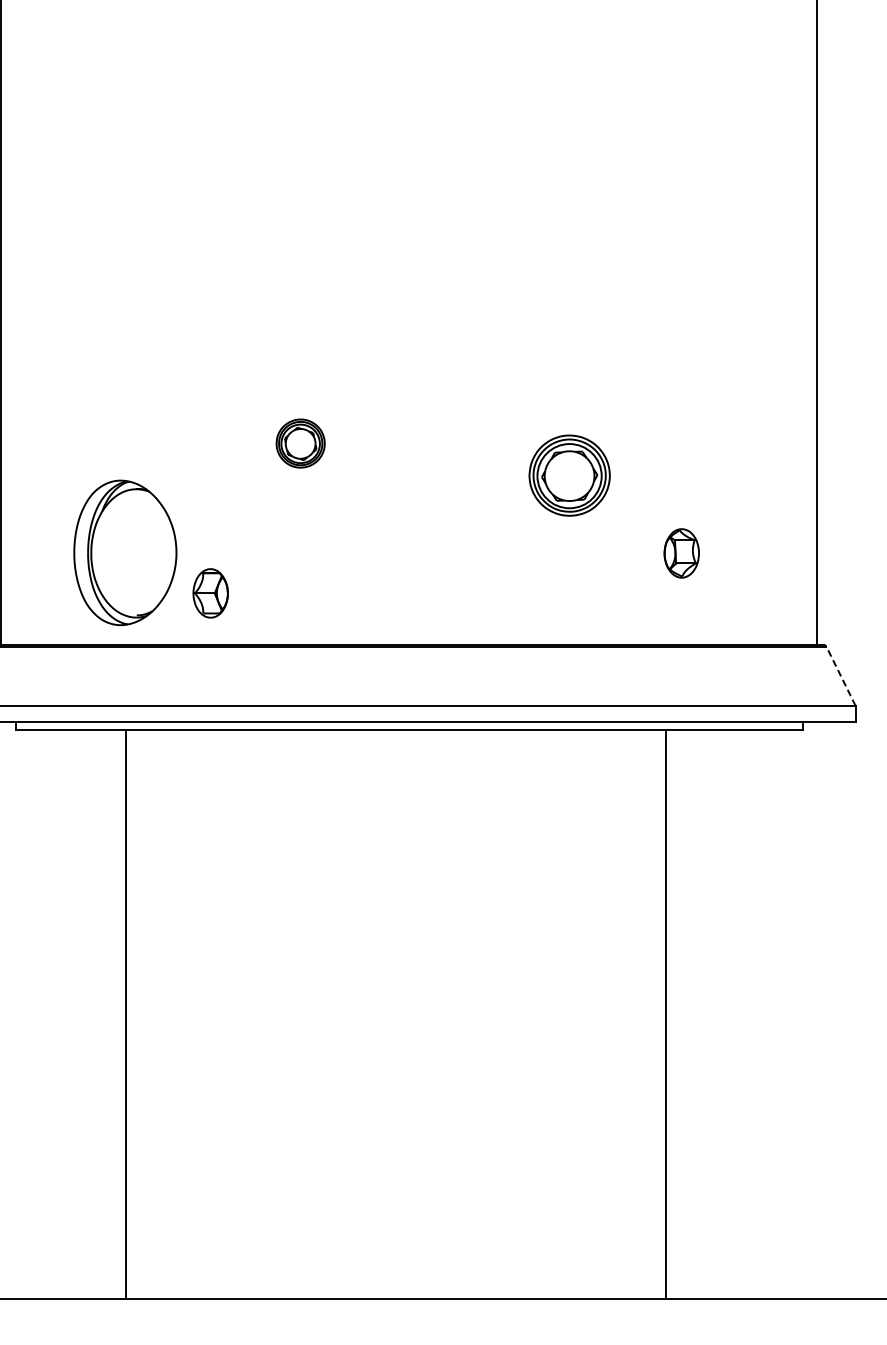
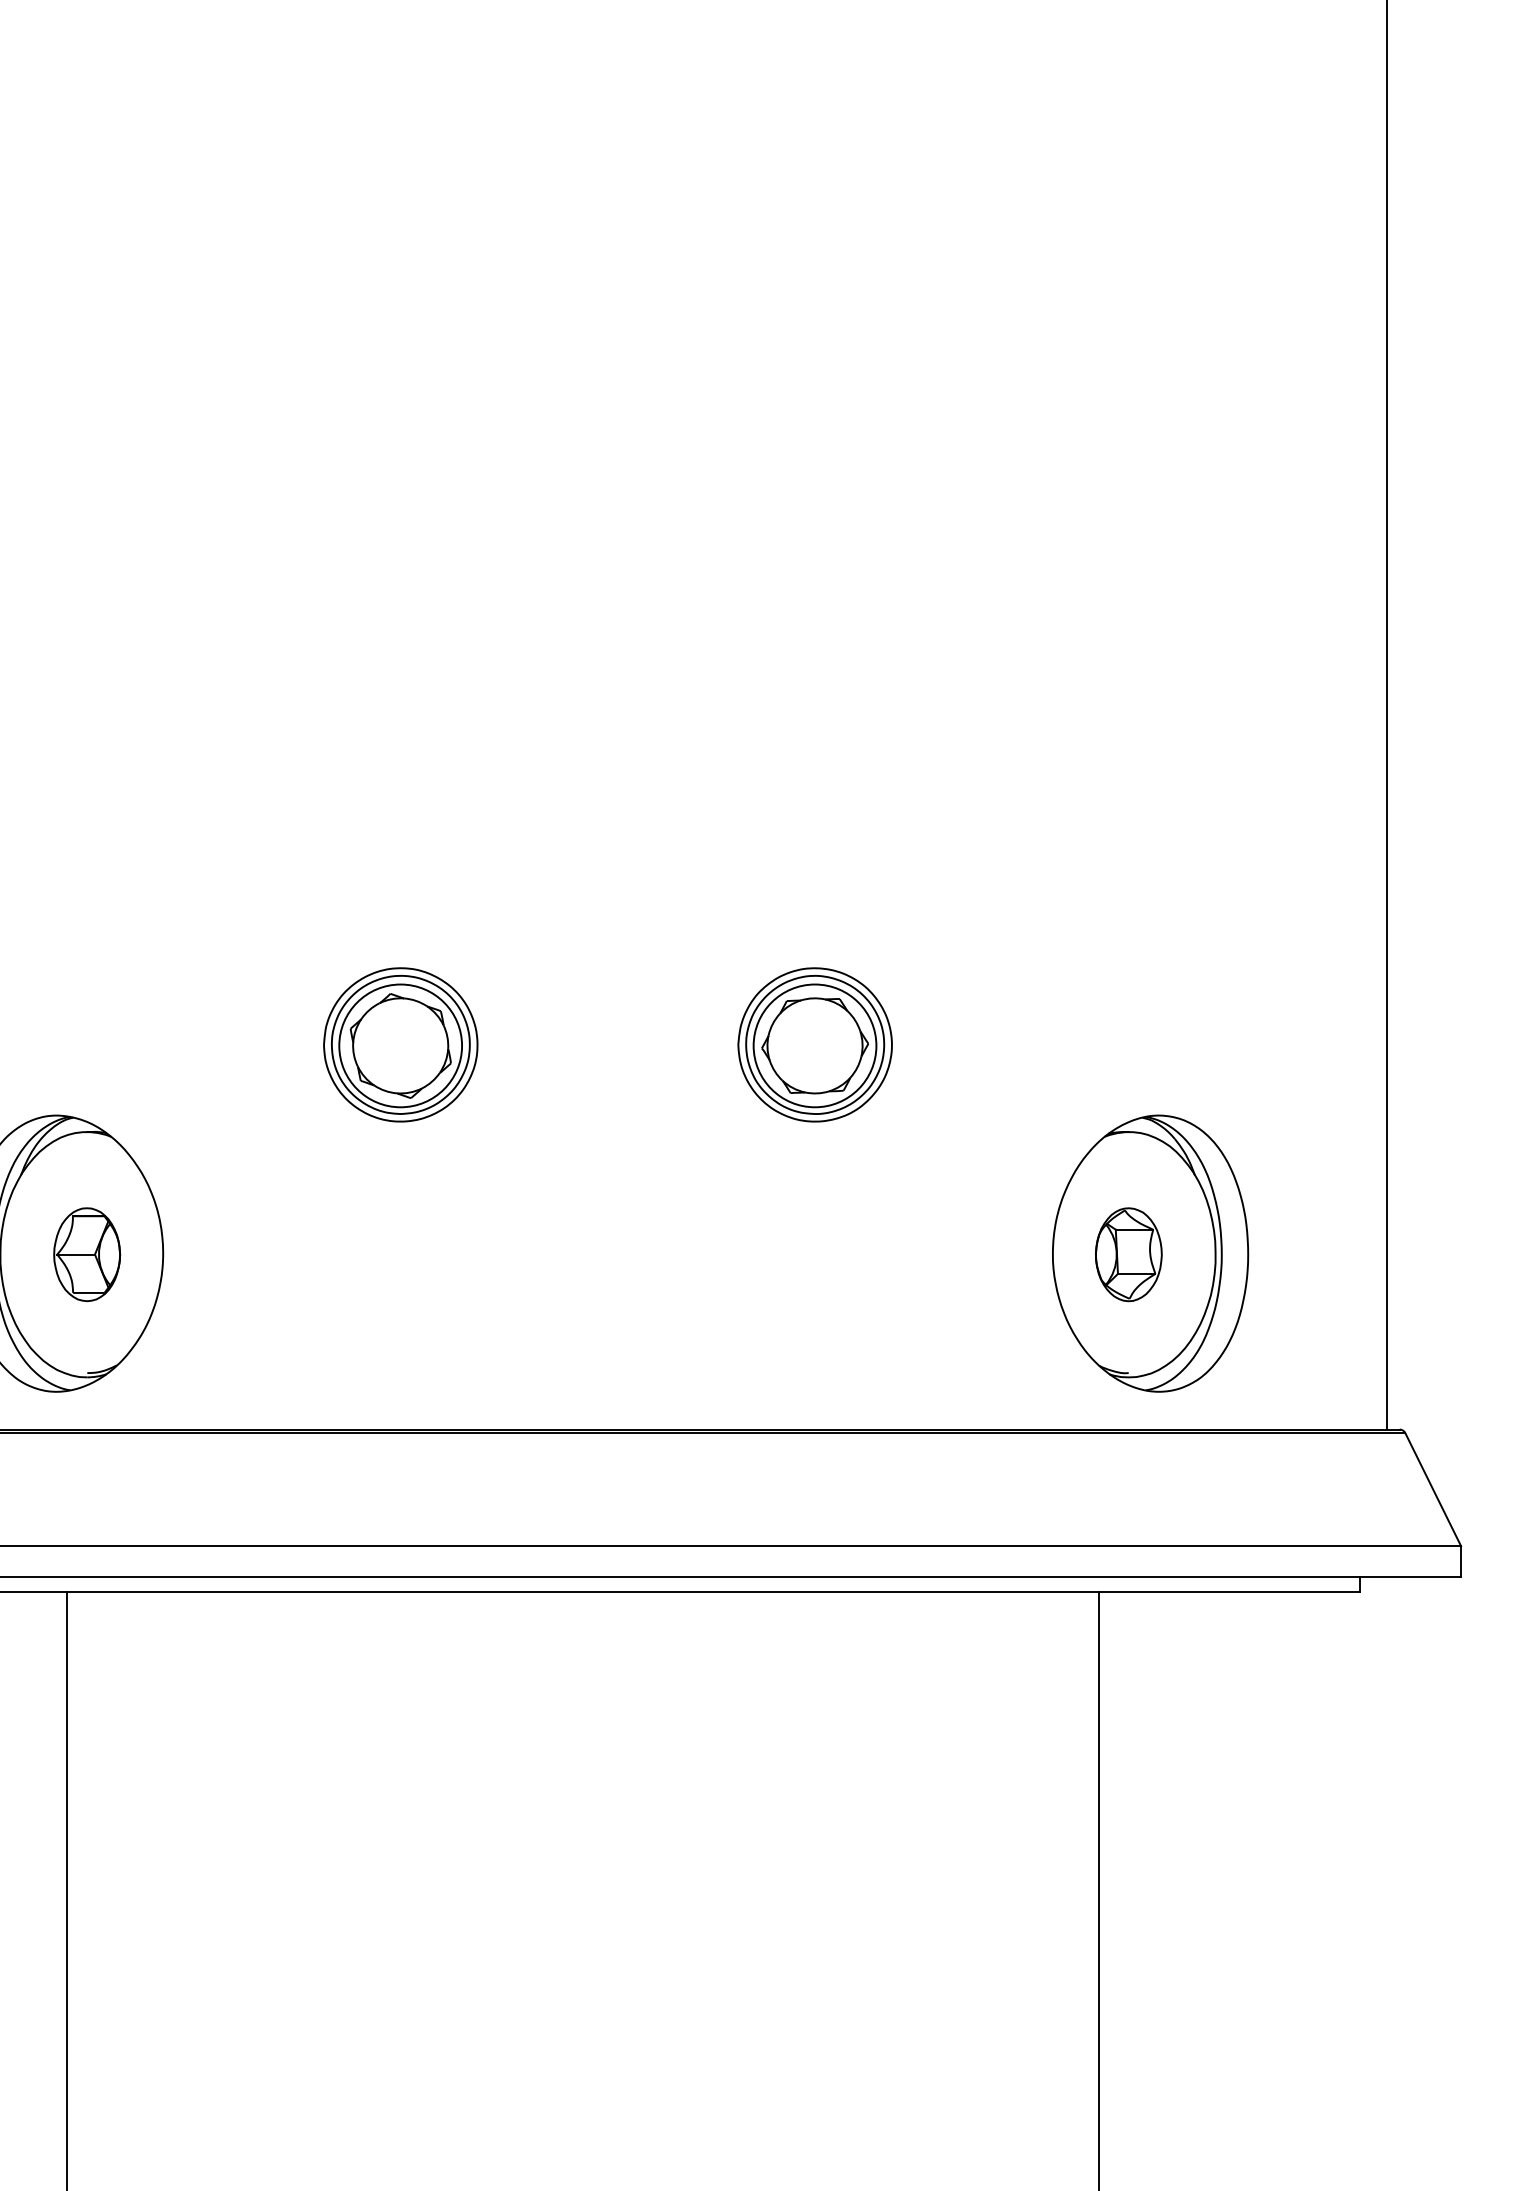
part: (300, 443) -> (400, 1044), size x1.67
part: (569, 475) -> (814, 1044), moved
part: (693, 552) -> (1151, 1252), added
part: (210, 593) -> (86, 1254), moved
line: (840, 675) -> (1432, 1487), dashed -> solid

